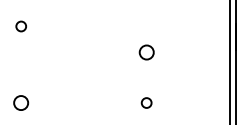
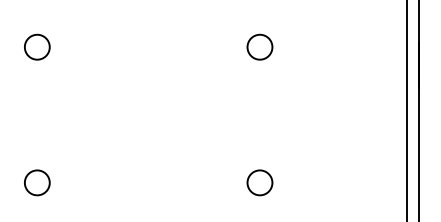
circle: (21, 26) -> (37, 47), size x1.43
circle: (146, 52) -> (259, 47), moved
circle: (146, 102) -> (259, 181), size x1.43

